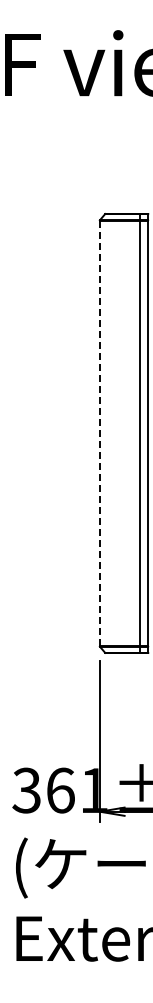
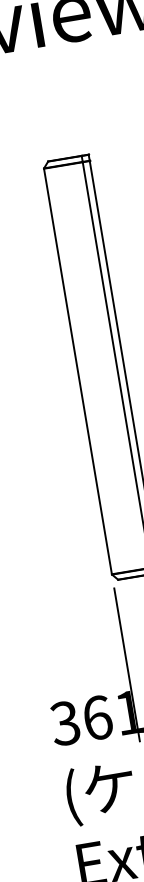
line: (99, 433) -> (77, 371), dashed -> solid

